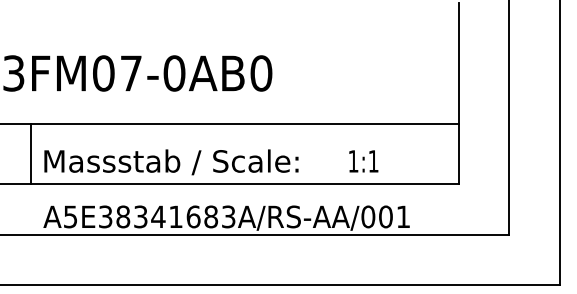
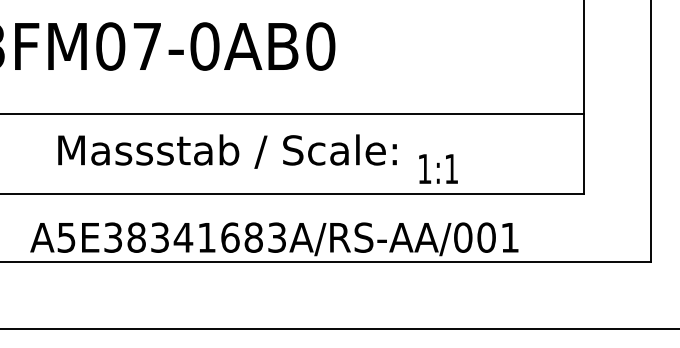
line: (30, 154) -> (13, 154), removed
text: (363, 161) -> (438, 169), moved
text: (171, 162) -> (227, 151), moved

